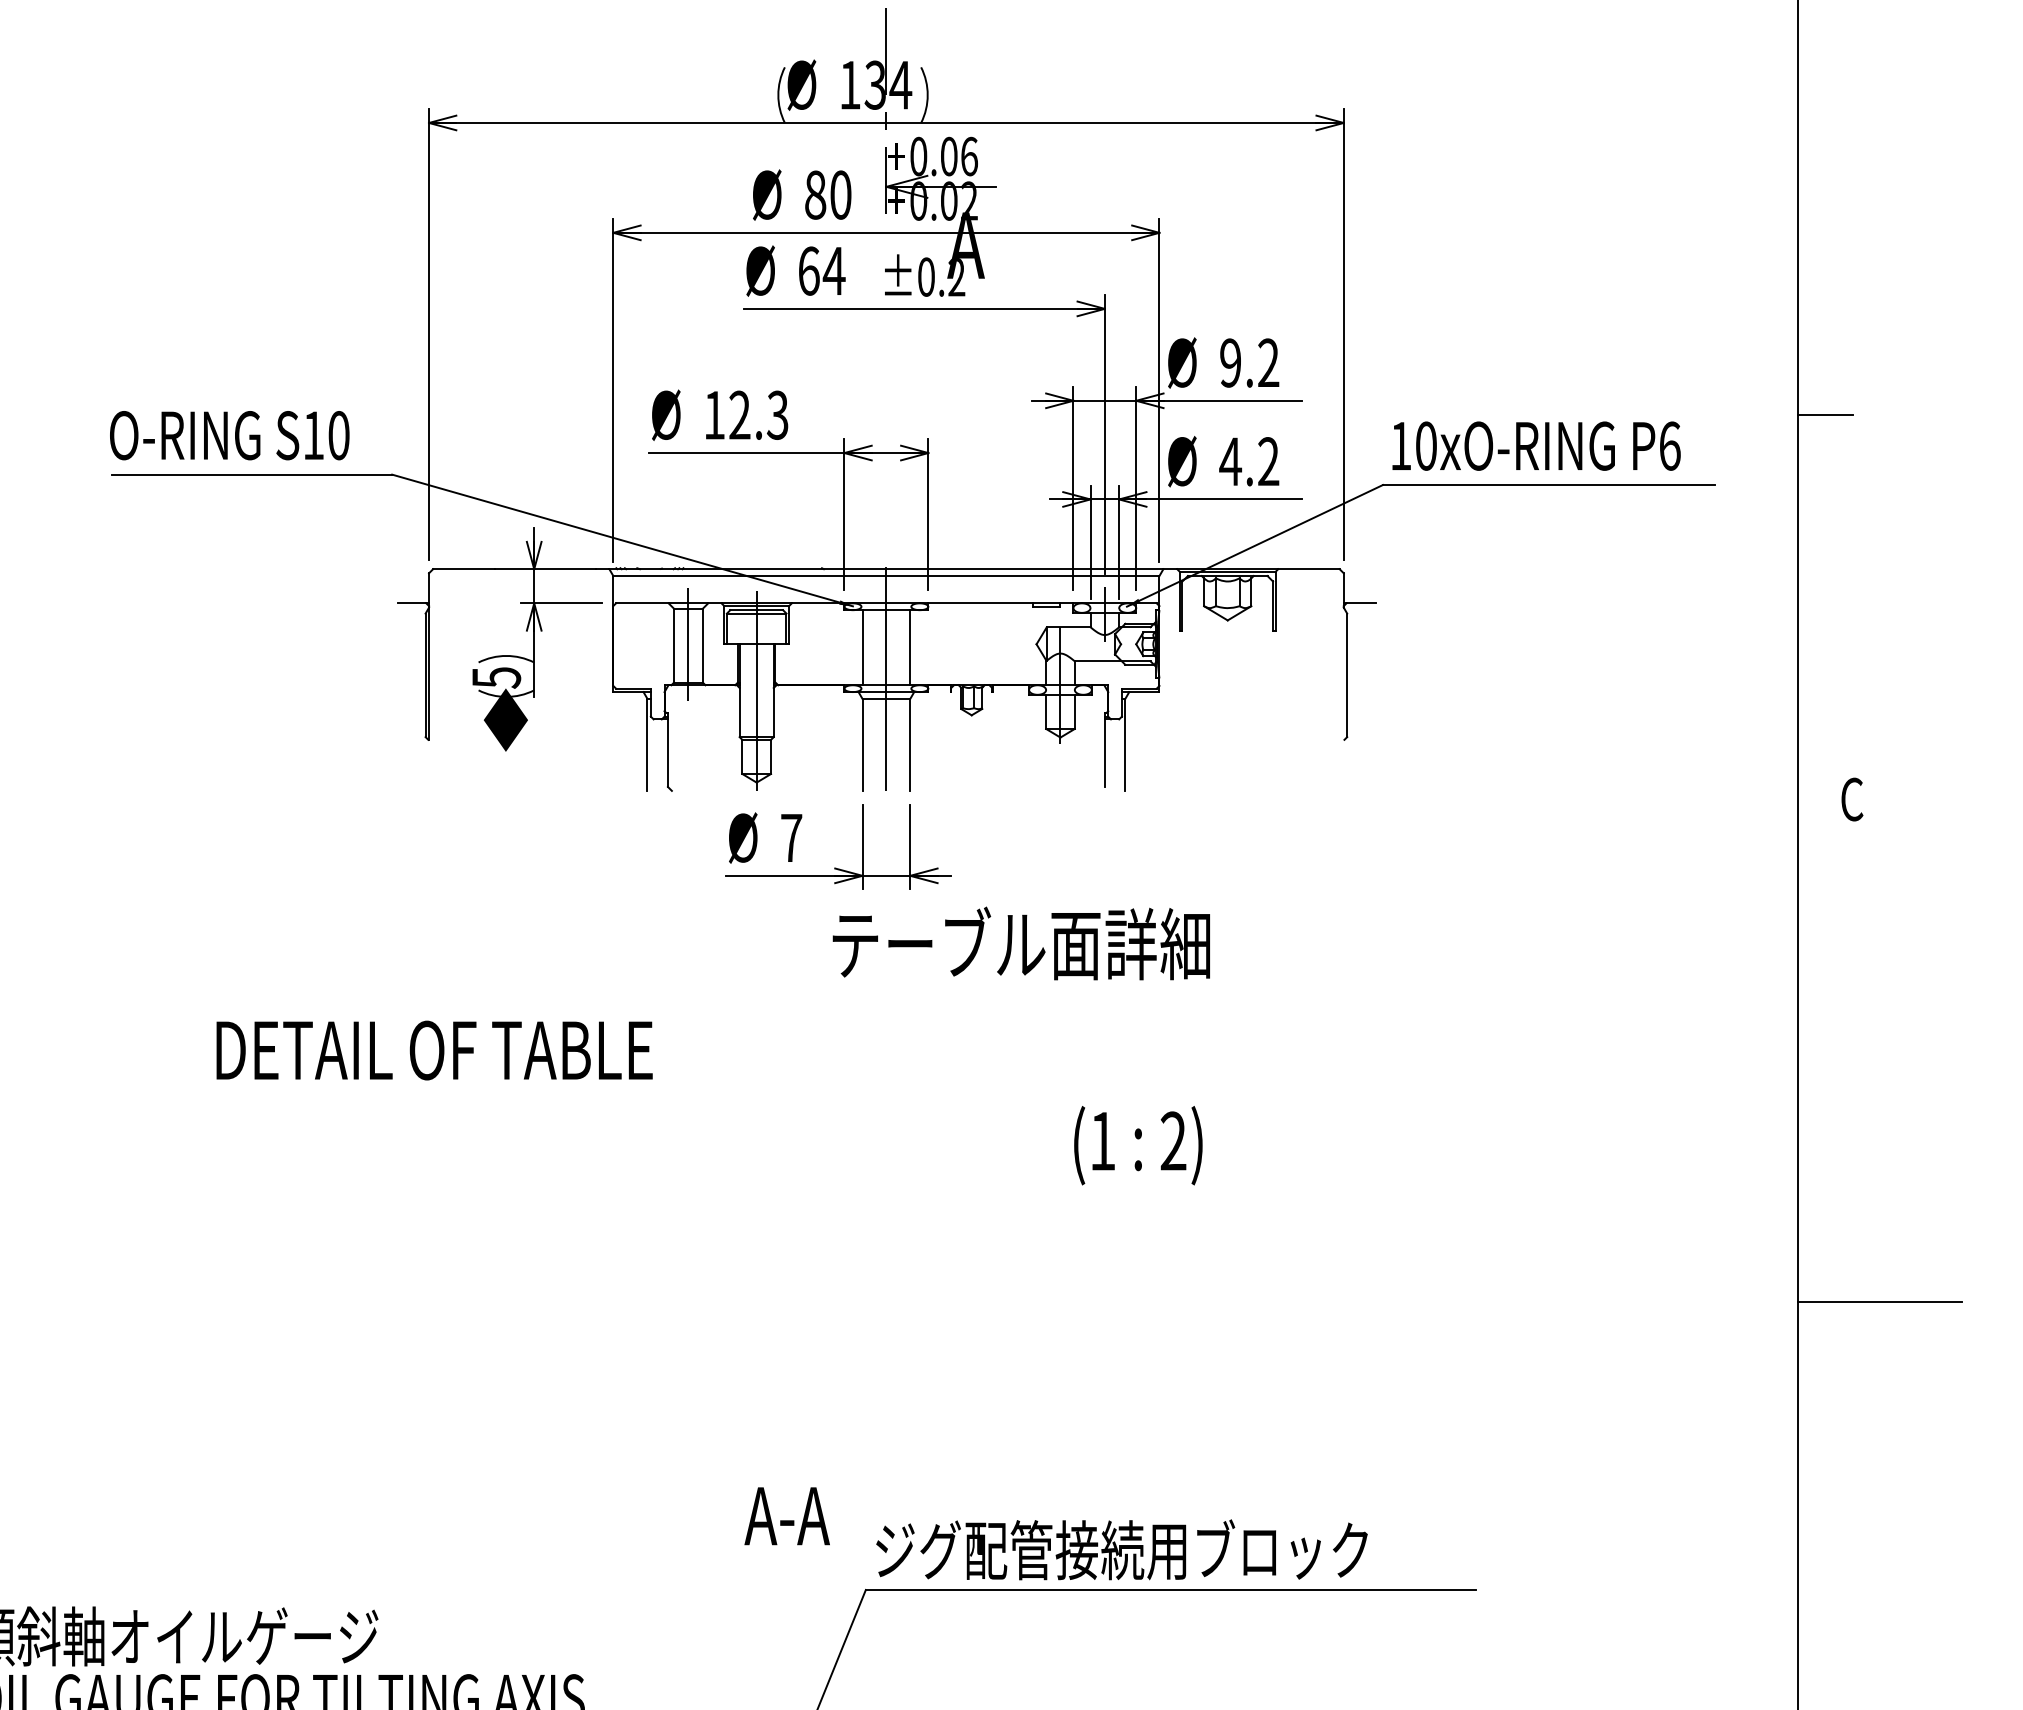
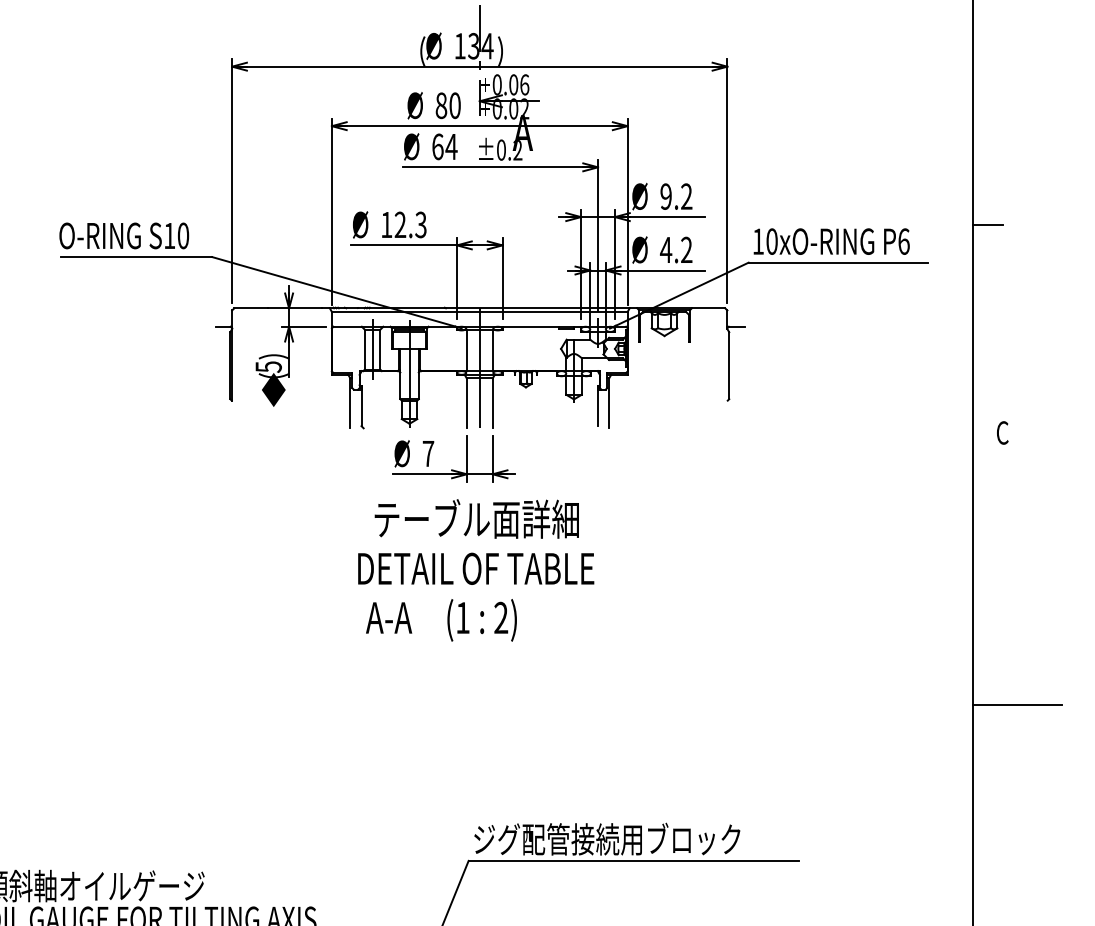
text: (1020, 942) -> (476, 518), moved
text: (435, 1049) -> (476, 568), moved
text: (1137, 1145) -> (481, 620), moved
text: (788, 1515) -> (389, 617), moved

